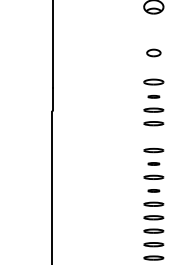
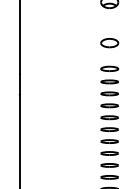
part: (153, 52) -> (109, 42), size x1.43
part: (153, 96) -> (109, 81), size x1.67
part: (153, 136) -> (109, 117), added
part: (153, 163) -> (109, 141), size x1.67
part: (153, 190) -> (109, 165), size x1.67

